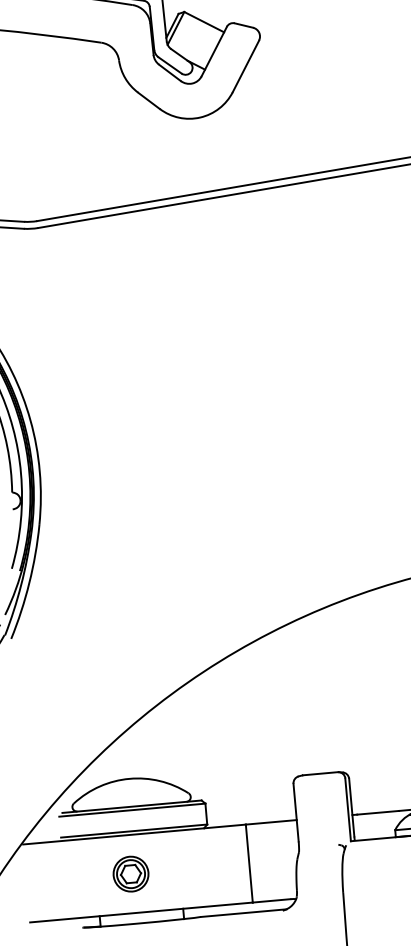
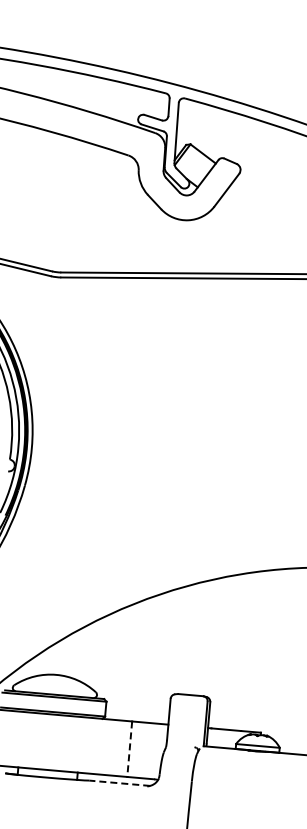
line: (249, 864) -> (129, 749), solid -> dashed
part: (130, 873) -> (45, 741), removed
line: (243, 913) -> (119, 783), solid -> dashed

